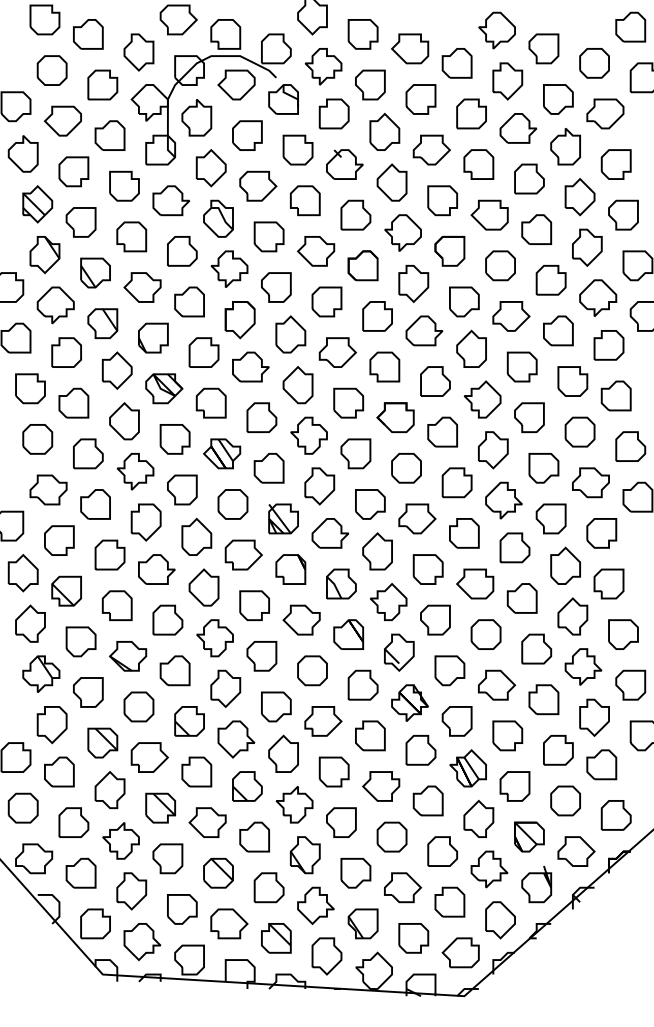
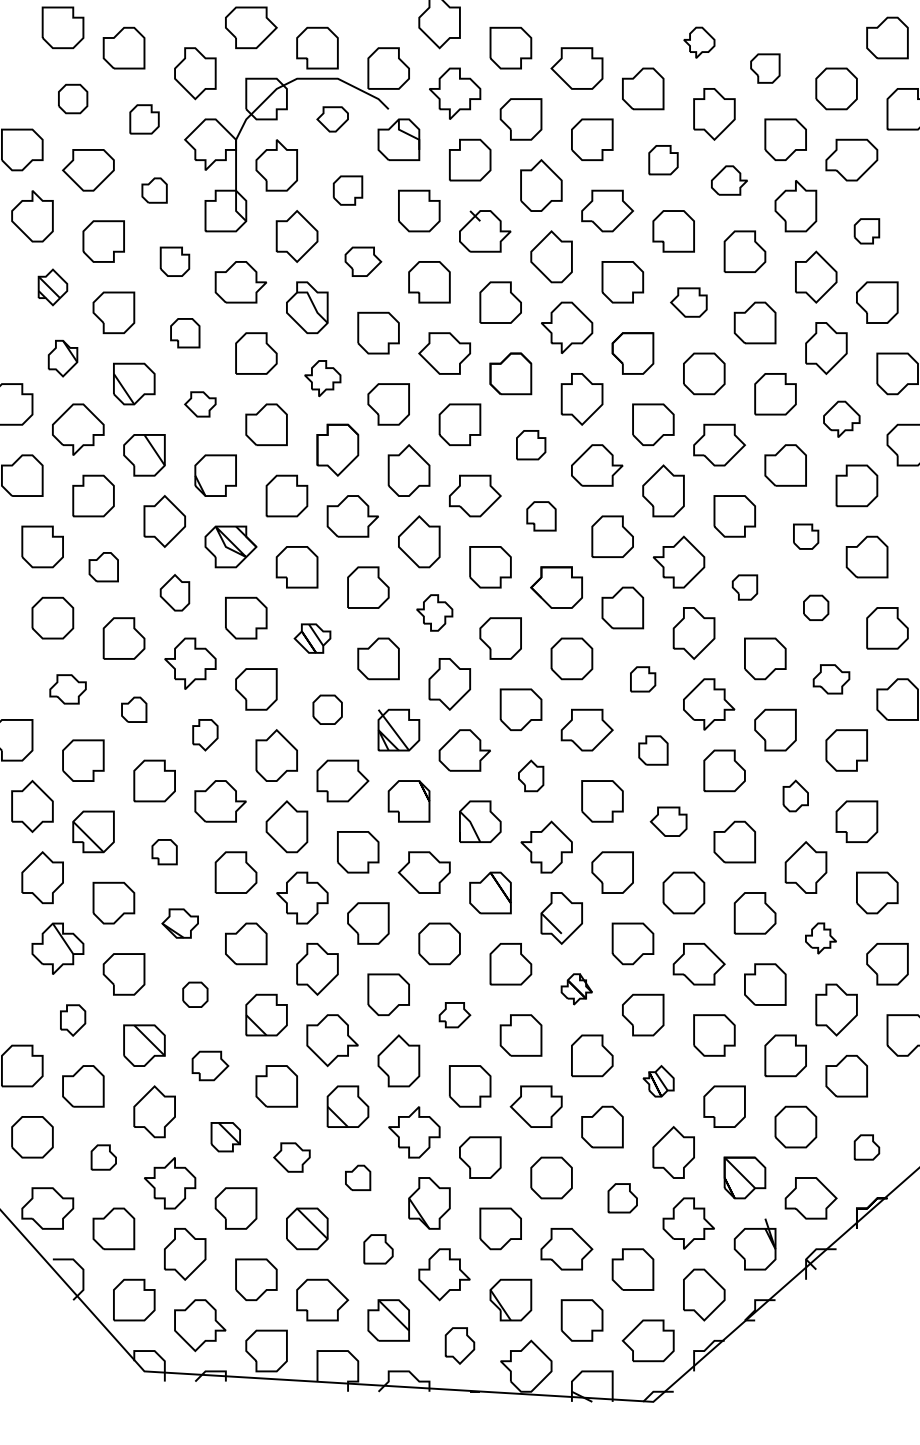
part: (496, 30) -> (698, 42), size x0.6
part: (543, 48) -> (764, 68), size x0.7
part: (51, 70) -> (72, 98), size x0.7
part: (102, 84) -> (144, 118), size x0.7
part: (236, 84) -> (332, 118), size x0.6
part: (471, 113) -> (663, 159), size x0.7
part: (518, 128) -> (729, 180), size x0.7
part: (109, 135) -> (153, 190), size x0.6
part: (247, 135) -> (348, 190), size x0.7
part: (615, 164) -> (866, 231), size x0.6
part: (124, 185) -> (174, 260), size x0.7
part: (258, 185) -> (363, 260), size x0.7
part: (37, 204) -> (52, 287), size x0.7
part: (489, 214) -> (688, 301), size x0.7
part: (131, 236) -> (184, 332), size x0.7
part: (44, 254) -> (62, 357), size x0.7
part: (229, 268) -> (322, 377), size x0.7
part: (142, 287) -> (200, 404), size x0.6
part: (598, 297) -> (842, 418), size x0.7
part: (377, 316) -> (531, 445), size x0.7
part: (384, 366) -> (540, 515), size x0.7
part: (572, 381) -> (805, 536), size x0.6
part: (73, 402) -> (103, 566), size x0.7
part: (529, 417) -> (745, 587), size x0.6
part: (124, 421) -> (174, 593), size x0.7
part: (579, 431) -> (815, 607), size x0.6
part: (308, 435) -> (433, 612), size x0.7
part: (222, 453) -> (312, 638), size x0.7
part: (456, 482) -> (642, 678), size x0.6
part: (590, 482) -> (830, 678), size x0.7
part: (48, 489) -> (68, 688), size x0.7
part: (95, 504) -> (134, 709), size x0.6
part: (232, 504) -> (326, 709), size x0.7
part: (145, 522) -> (204, 735), size x0.6
part: (464, 533) -> (653, 750), size x0.7
part: (377, 551) -> (531, 775), size x0.6
part: (565, 565) -> (795, 795), size x0.6
part: (475, 583) -> (669, 821), size x0.7
part: (116, 605) -> (163, 851), size x0.6
part: (128, 656) -> (180, 923), size x0.7
part: (583, 666) -> (821, 937), size x0.6
part: (409, 702) -> (576, 988), size x0.6
part: (138, 706) -> (194, 994), size x0.6
part: (323, 721) -> (455, 1015), size x0.6
part: (51, 725) -> (72, 1020), size x0.6
part: (149, 757) -> (210, 1065), size x0.7
part: (467, 768) -> (657, 1081), size x0.6
part: (160, 807) -> (225, 1136), size x0.7
part: (615, 815) -> (866, 1147), size x0.6
part: (73, 822) -> (103, 1157), size x0.6
part: (207, 822) -> (291, 1157), size x0.7
part: (254, 836) -> (357, 1177), size x0.6
part: (442, 851) -> (622, 1198), size x0.7
part: (268, 887) -> (377, 1248), size x0.7
part: (326, 956) -> (459, 1346), size x0.7

